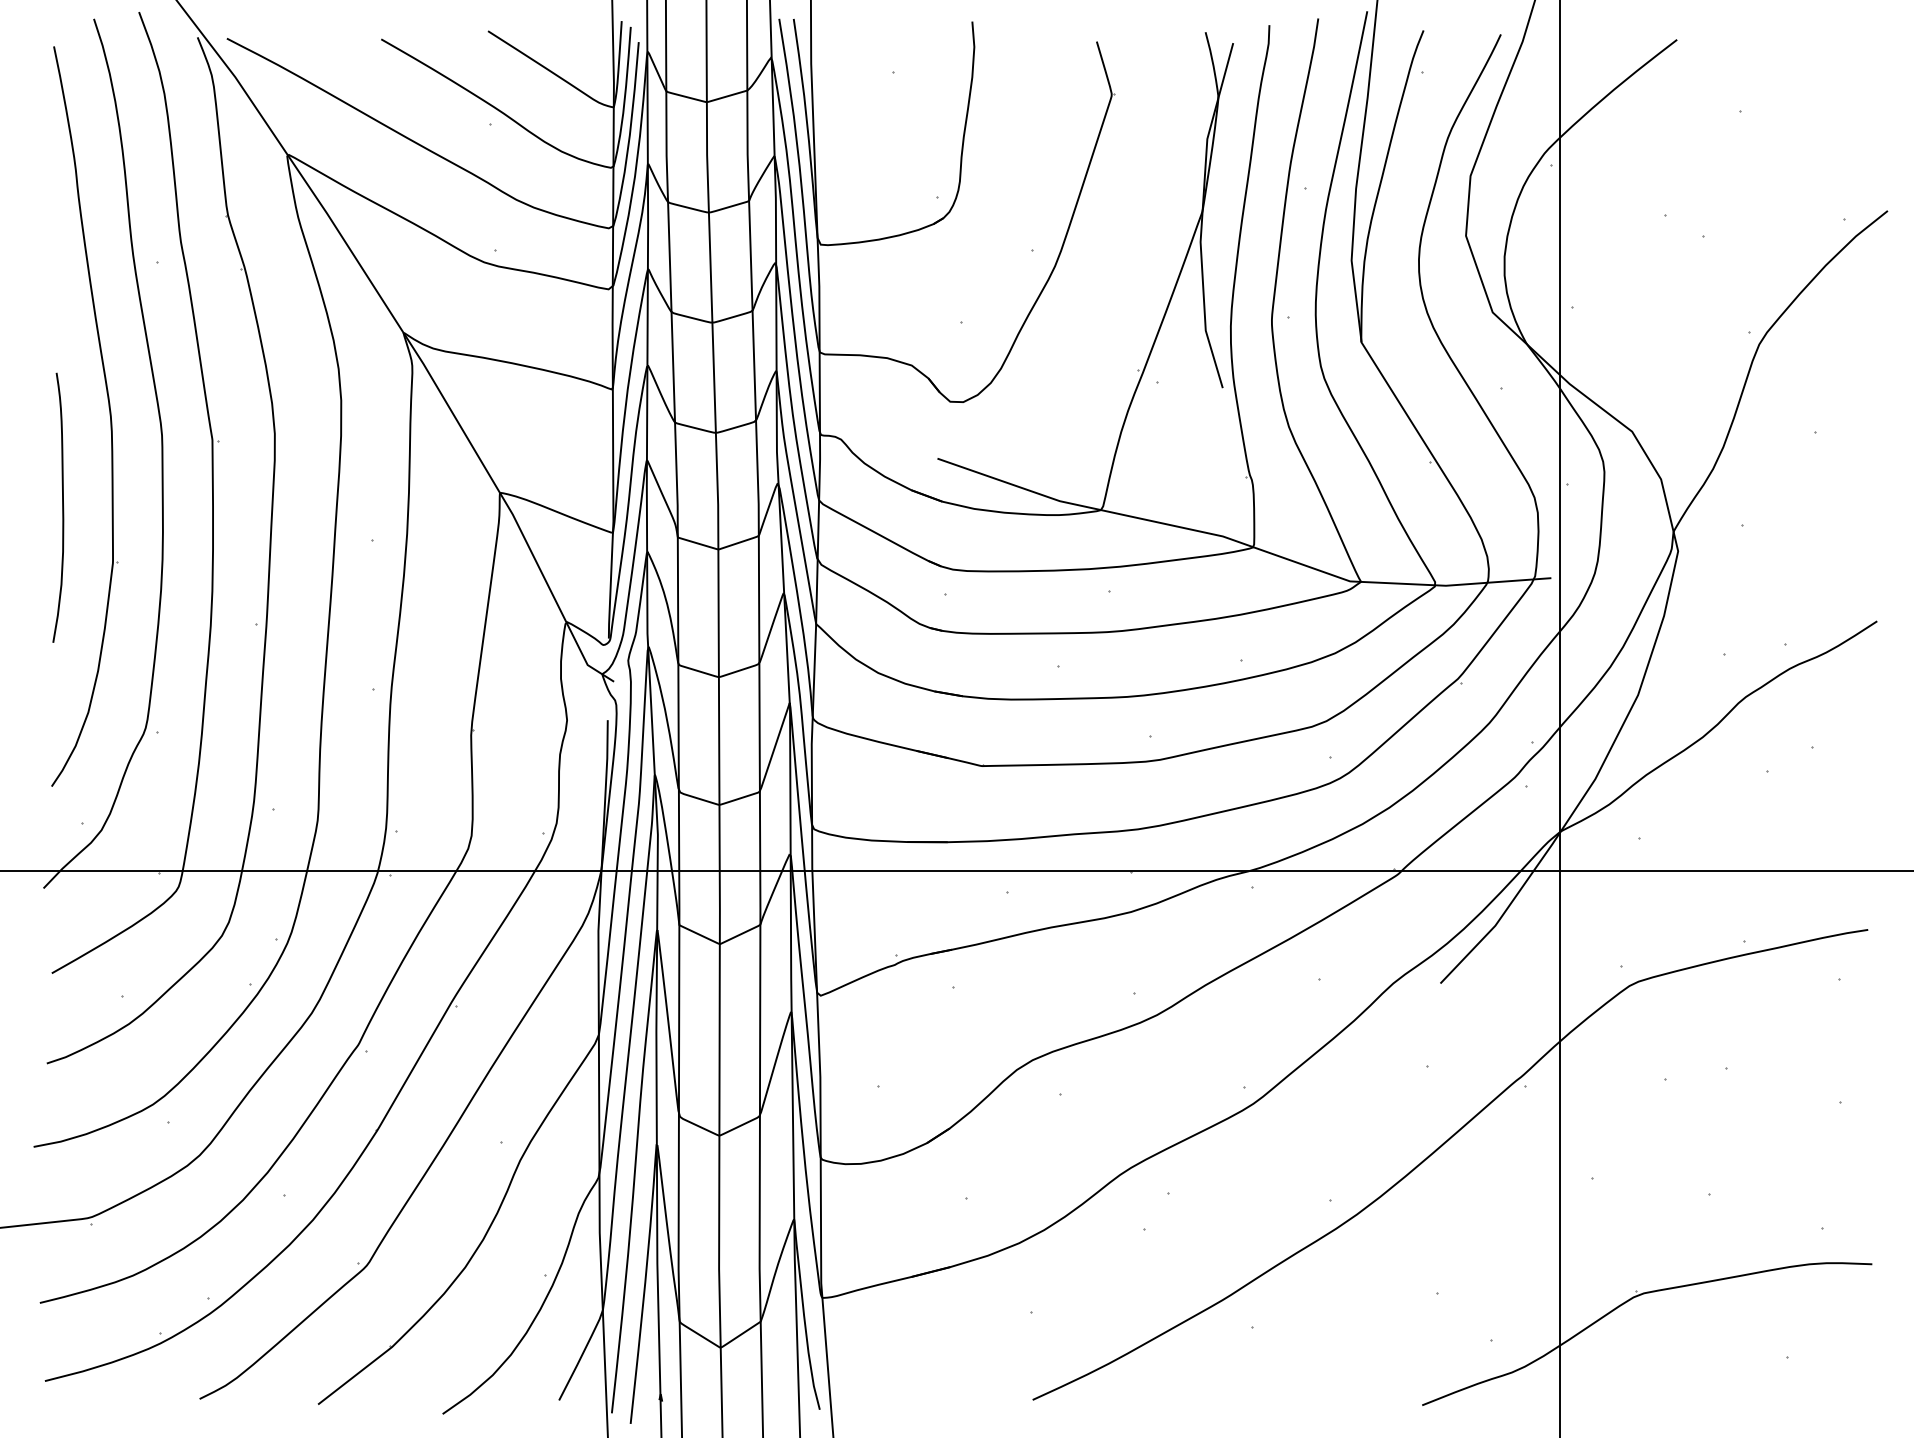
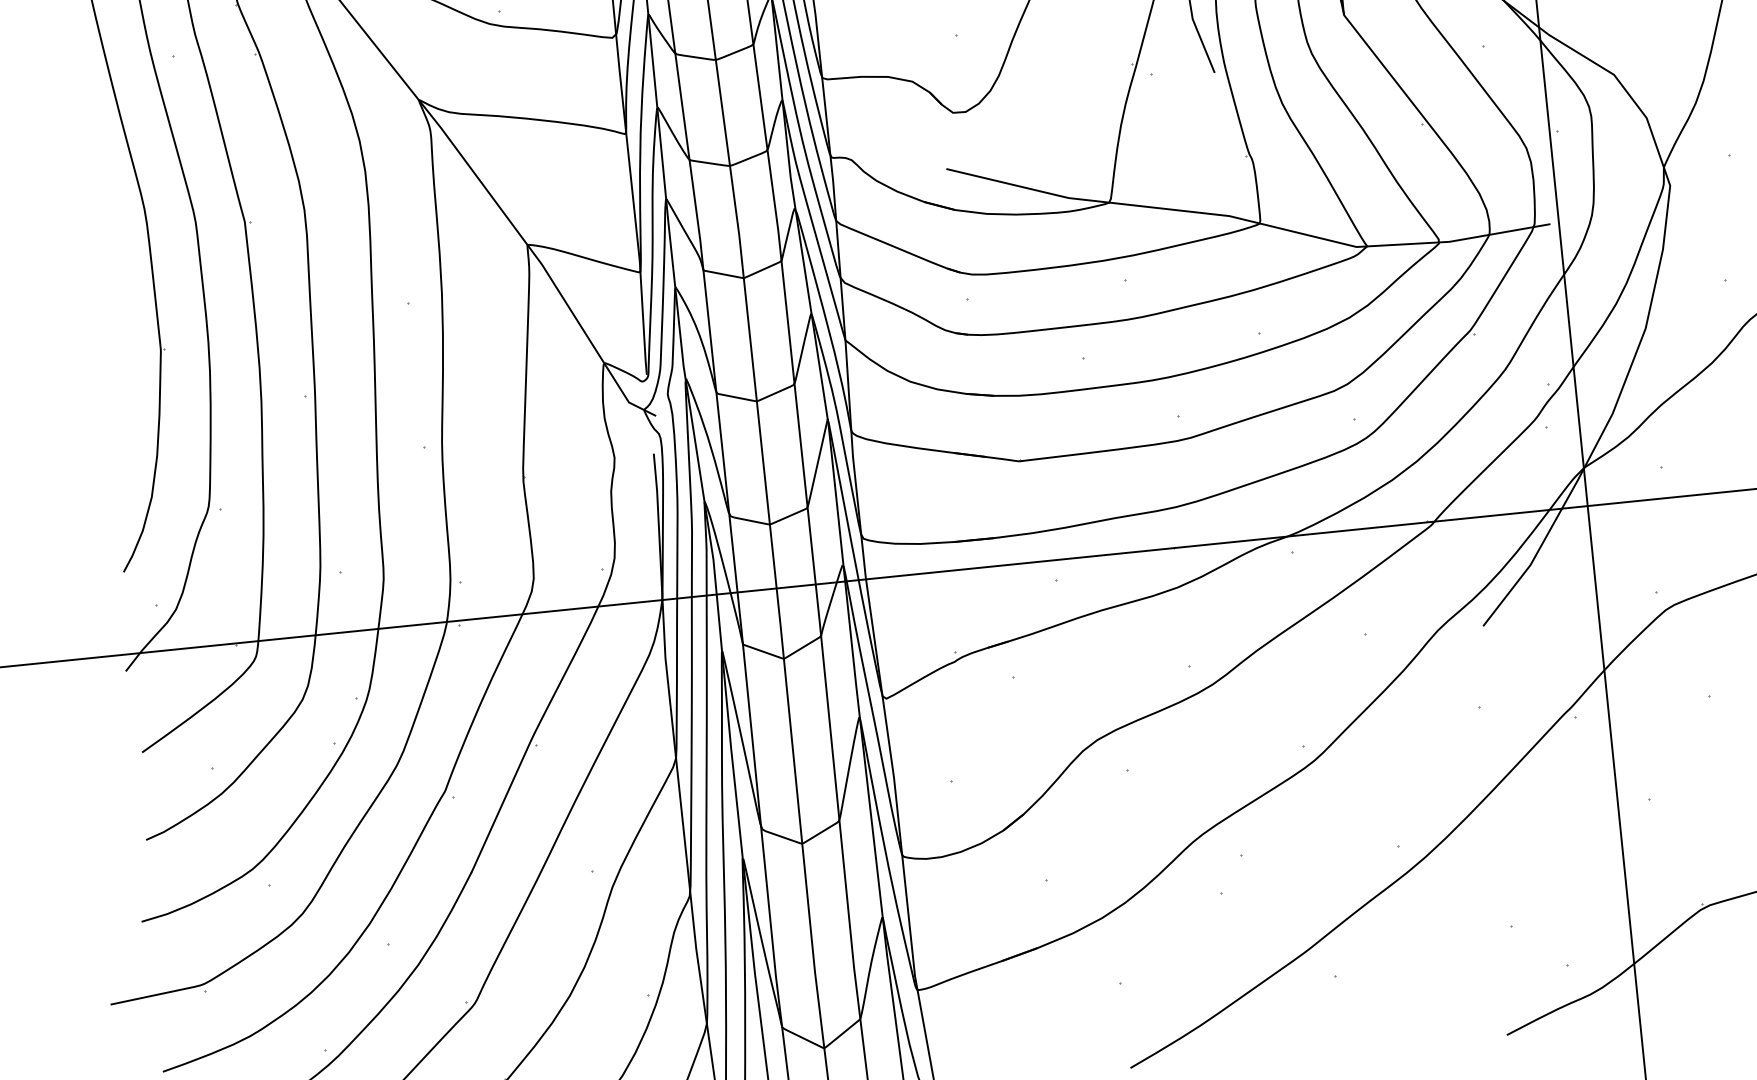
curve: (62, 507) -> (106, 301), removed

